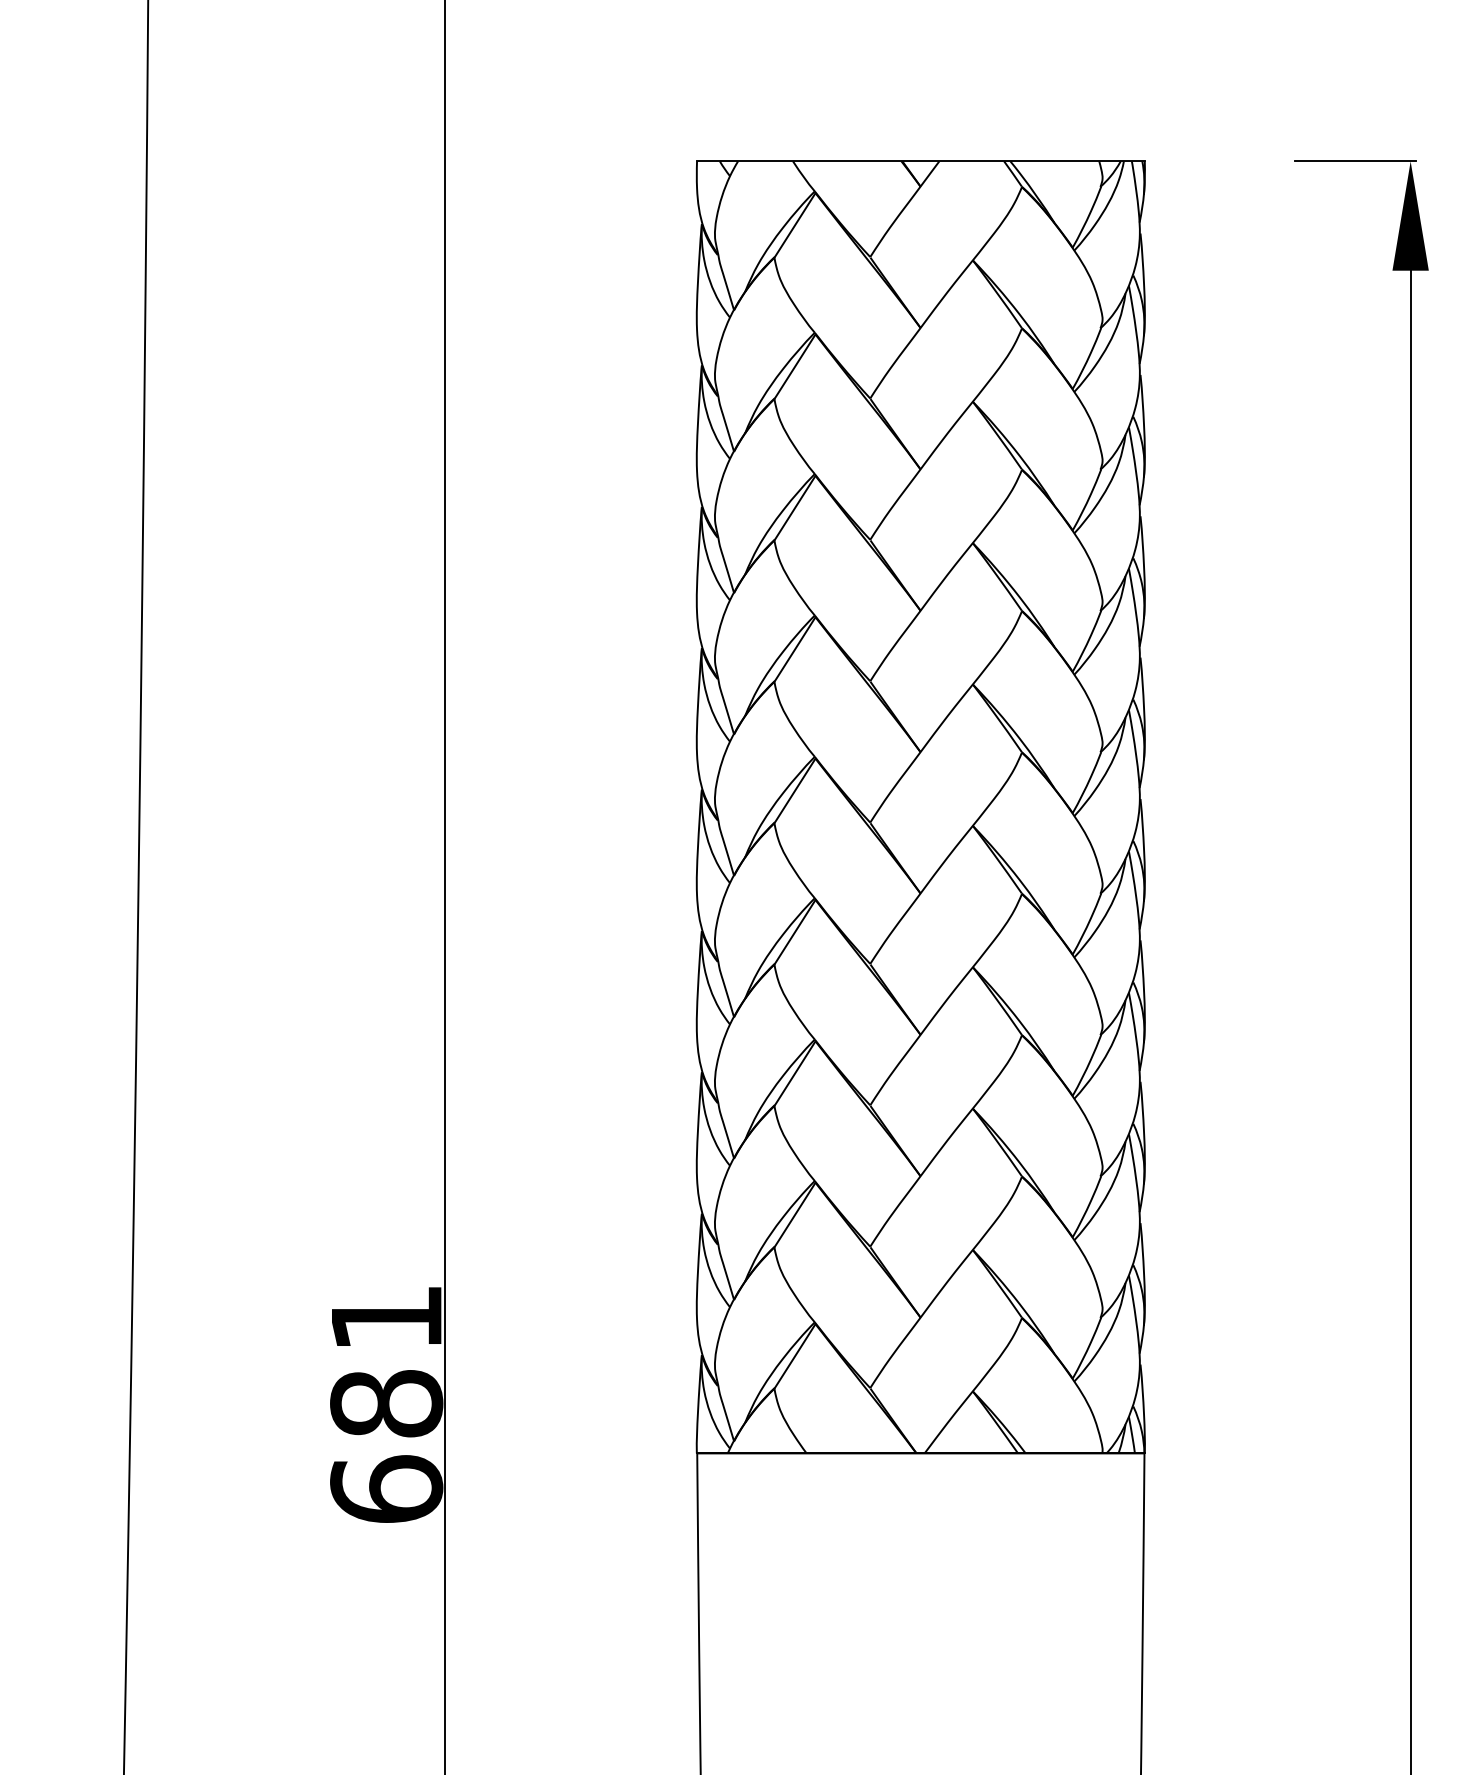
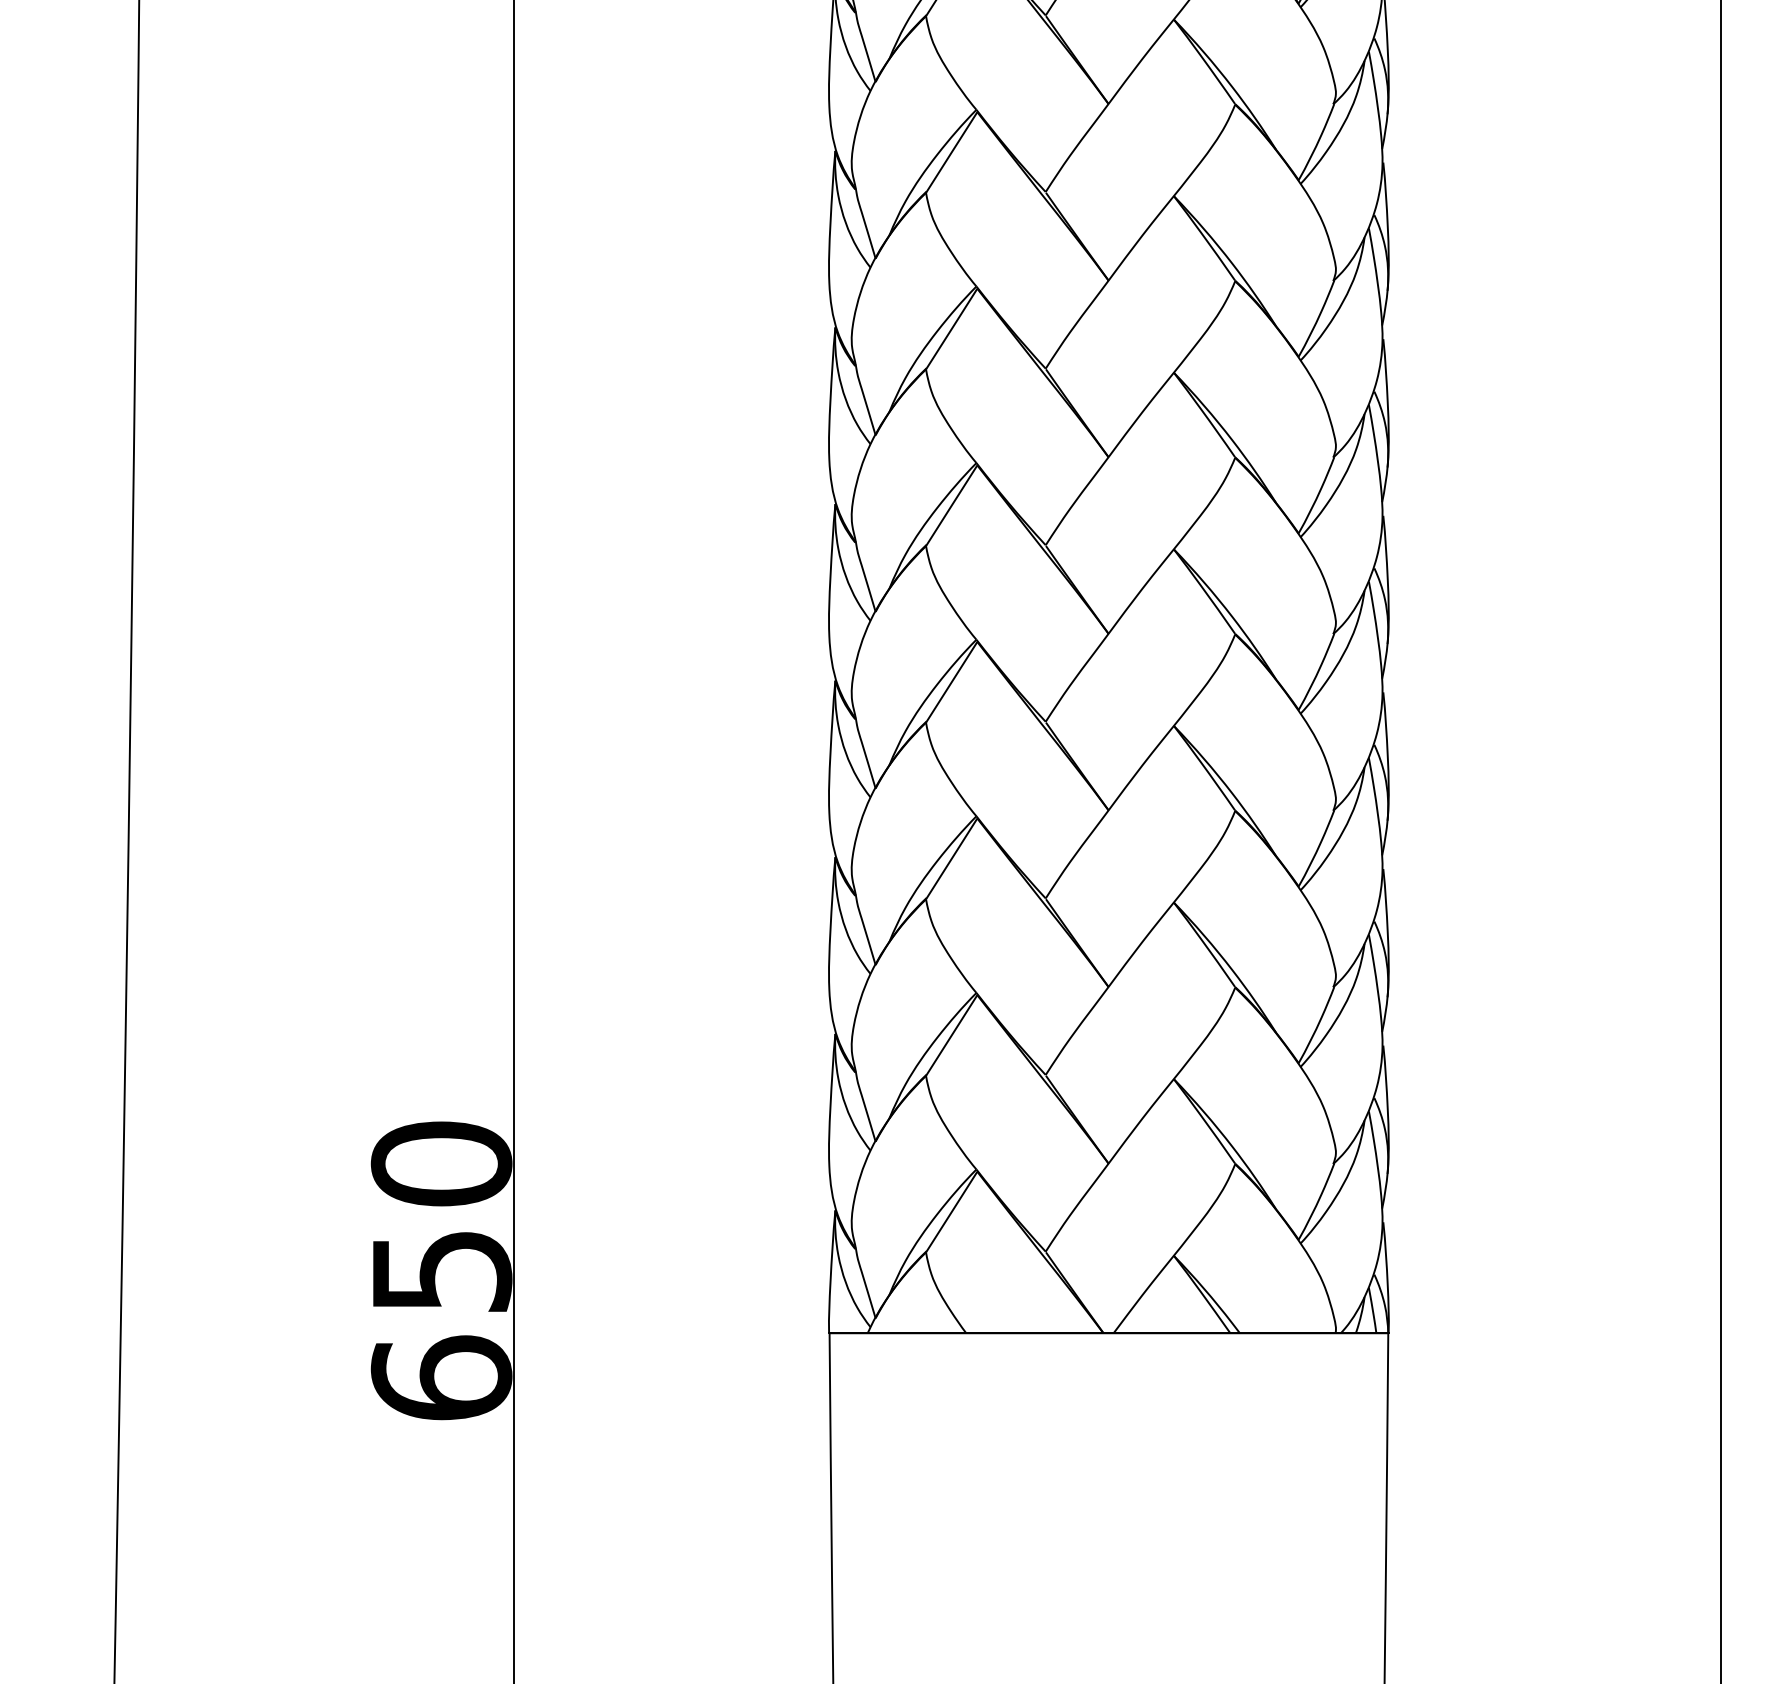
text: (386, 1360) -> (441, 1217), 681 -> 650

